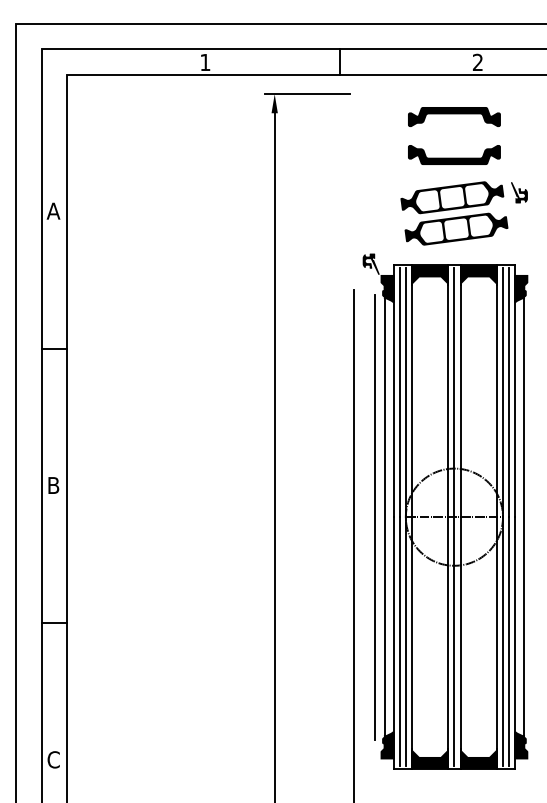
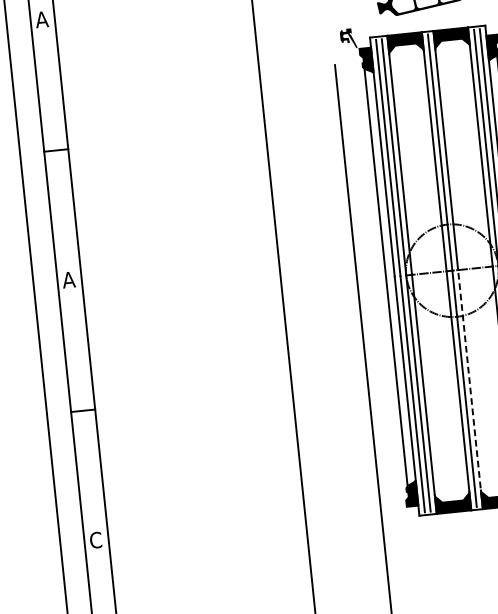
text: (53, 485) -> (68, 279), B -> A
line: (375, 516) -> (377, 277), removed
line: (460, 643) -> (470, 389), solid -> dashed

